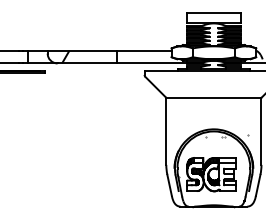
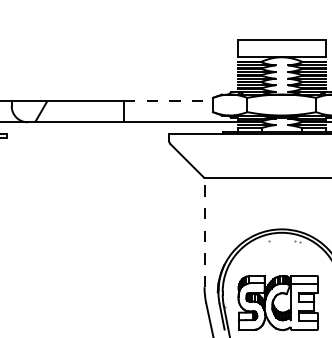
line: (144, 50) -> (169, 101), solid -> dashed
line: (166, 131) -> (204, 232), solid -> dashed

